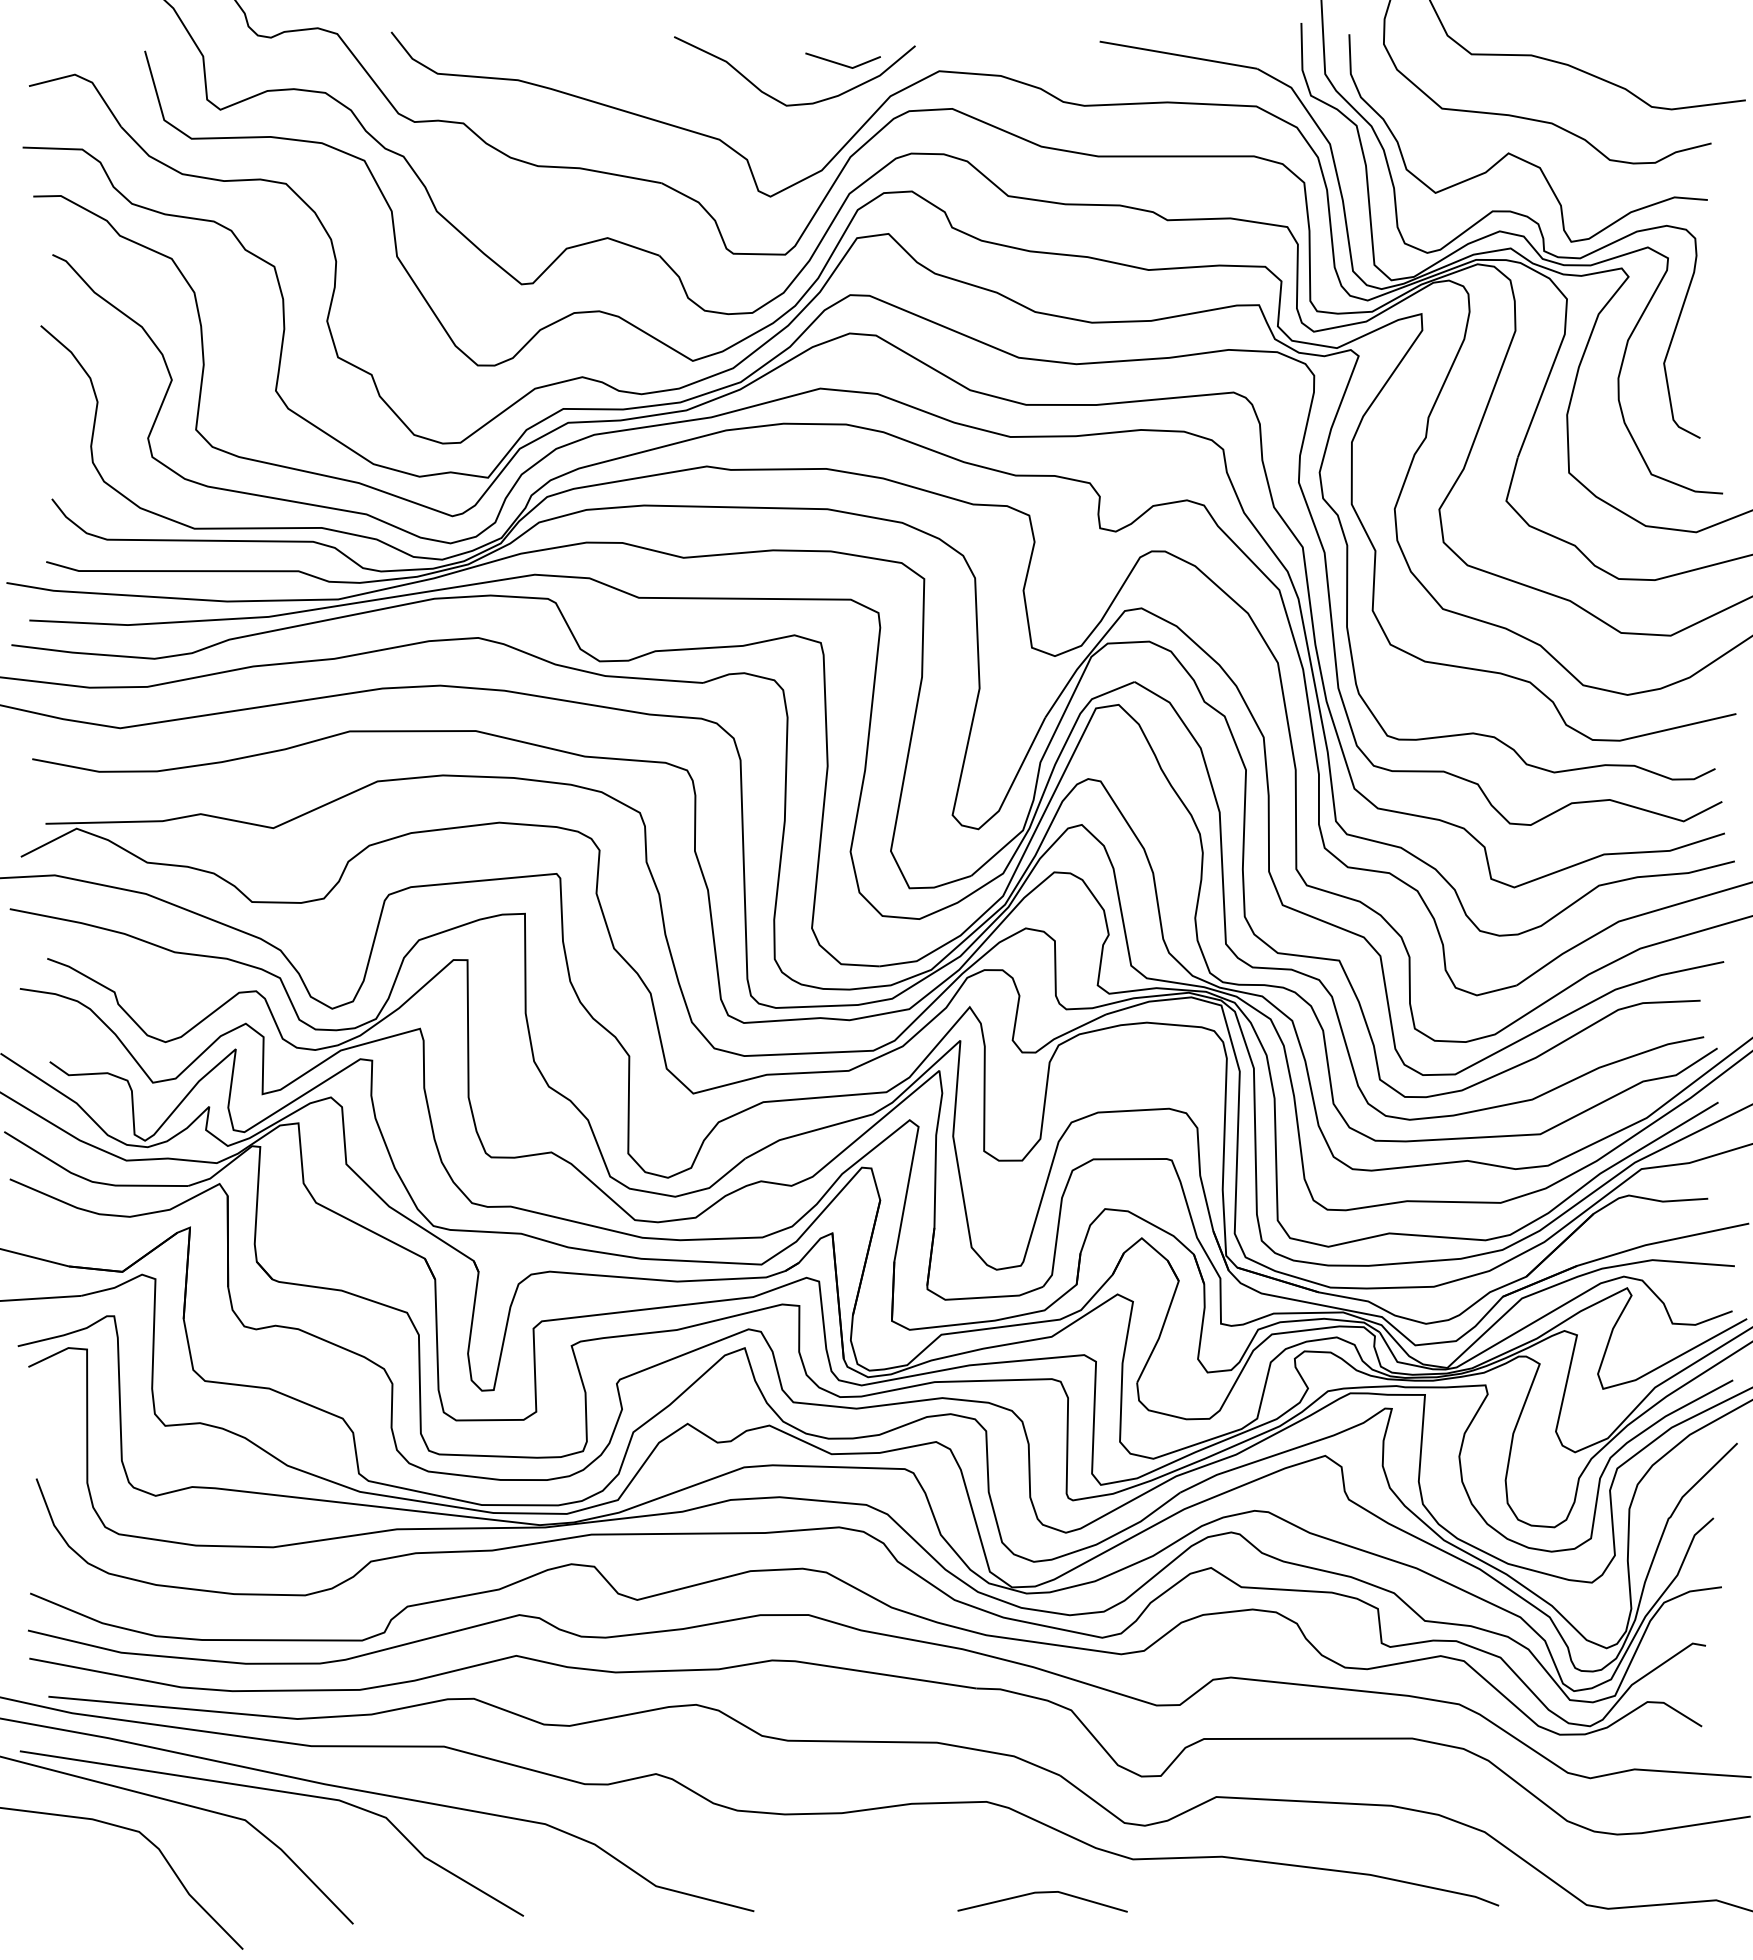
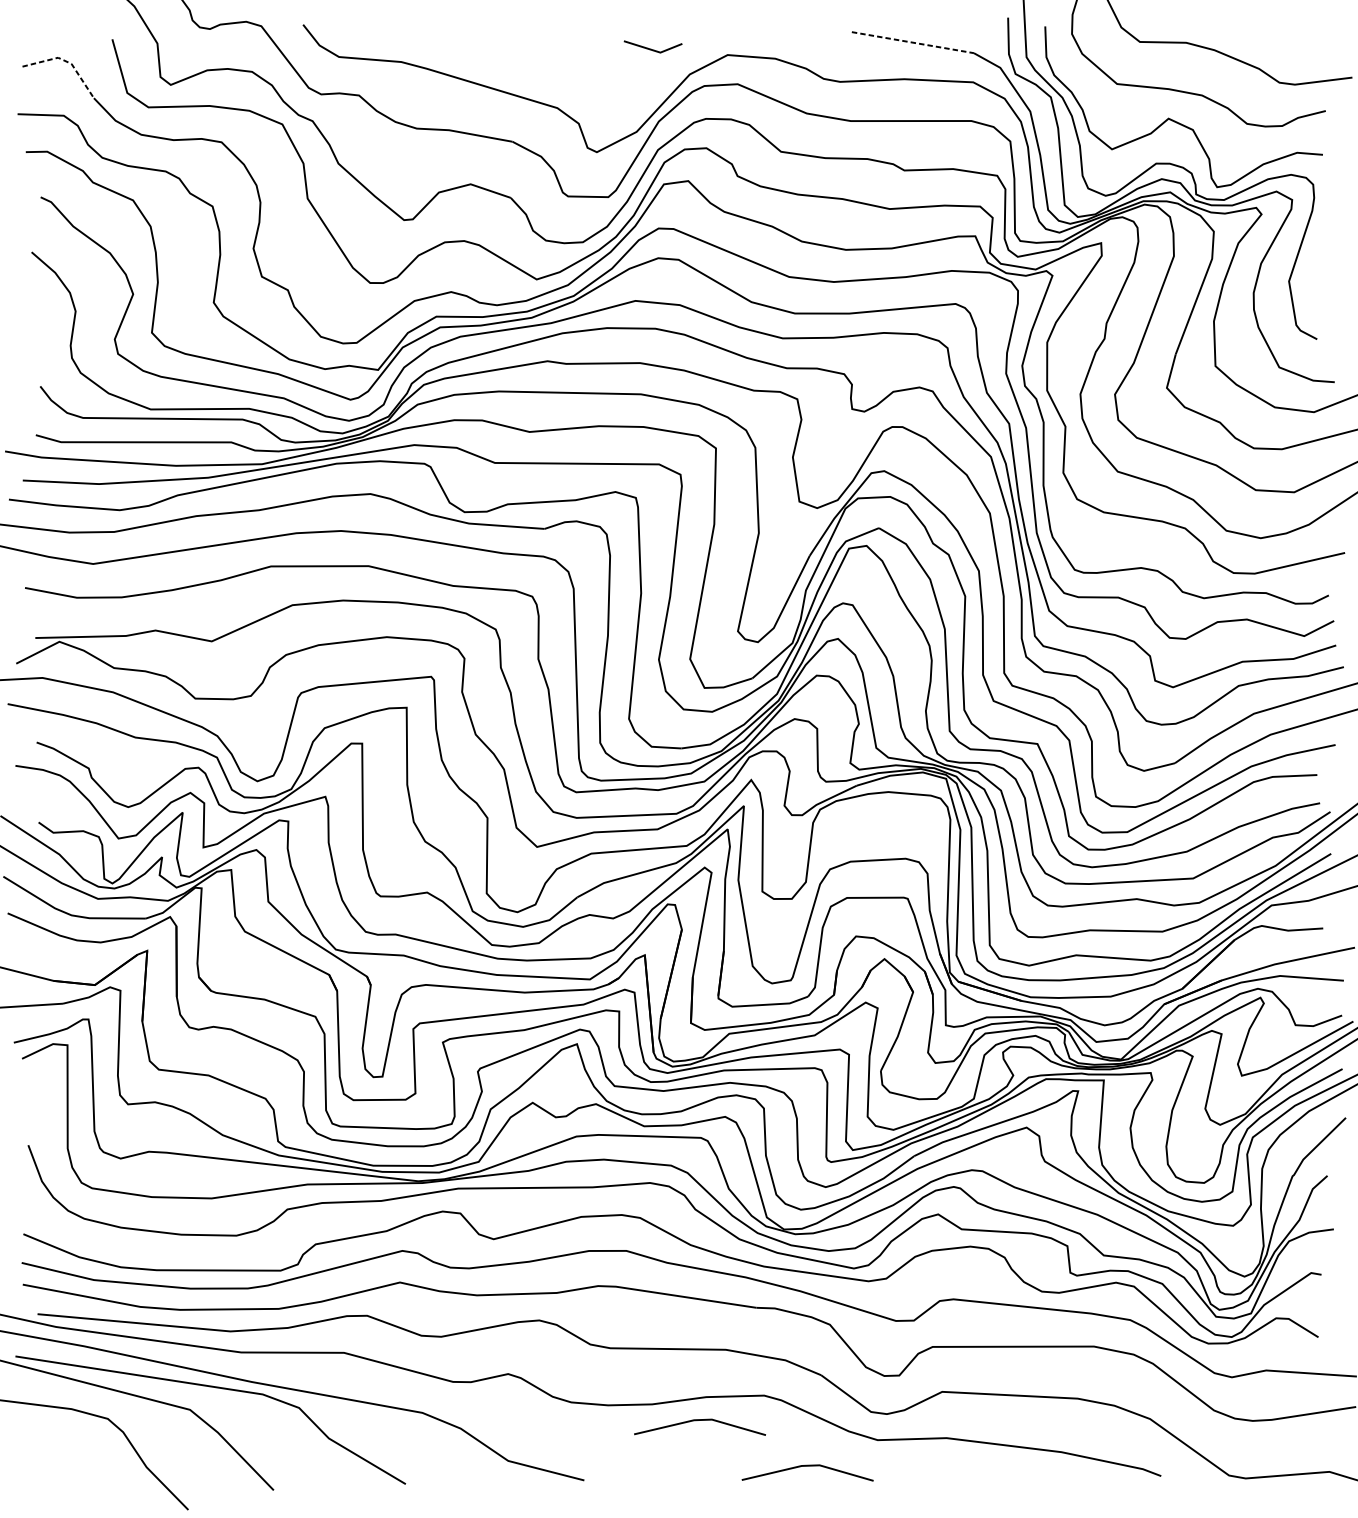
line: (1178, 55) -> (912, 42), solid -> dashed
line: (86, 79) -> (67, 61), solid -> dashed
curve: (797, 103) -> (617, 80), removed
line: (903, 1834) -> (699, 1420), added

